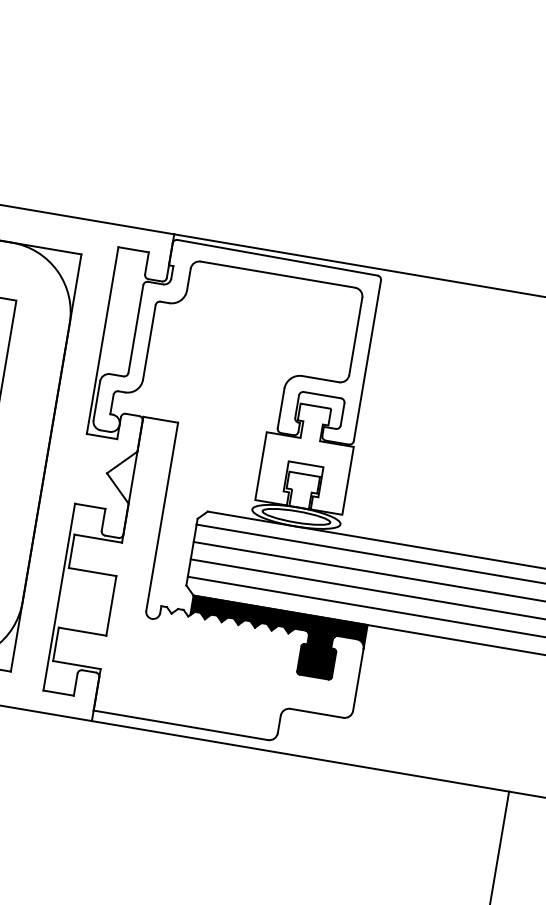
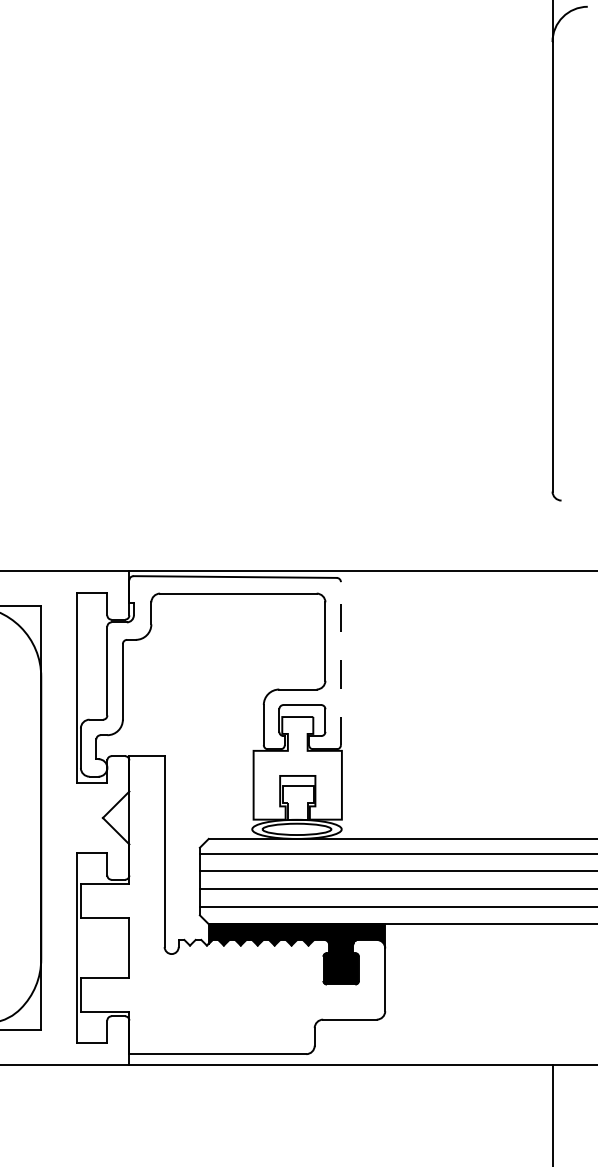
line: (366, 360) -> (340, 663), solid -> dashed

